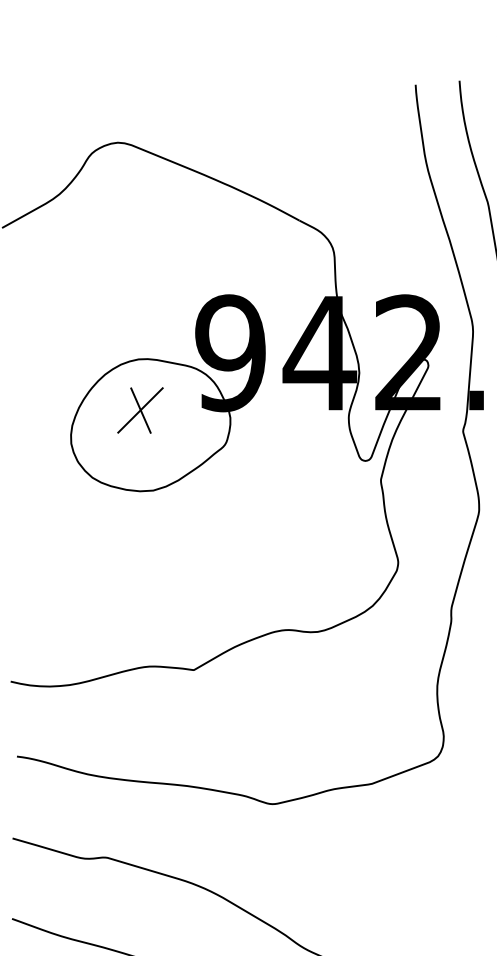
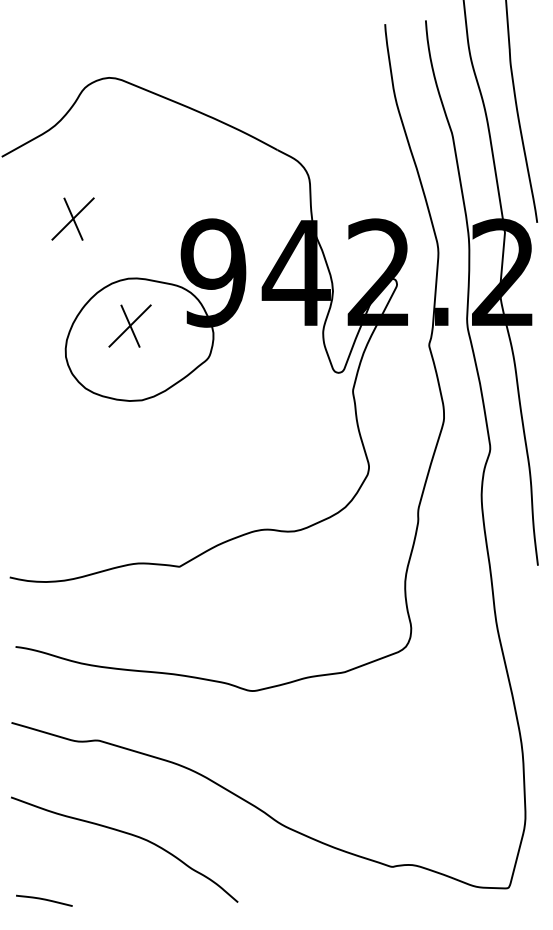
part: (78, 294) -> (72, 218), added

